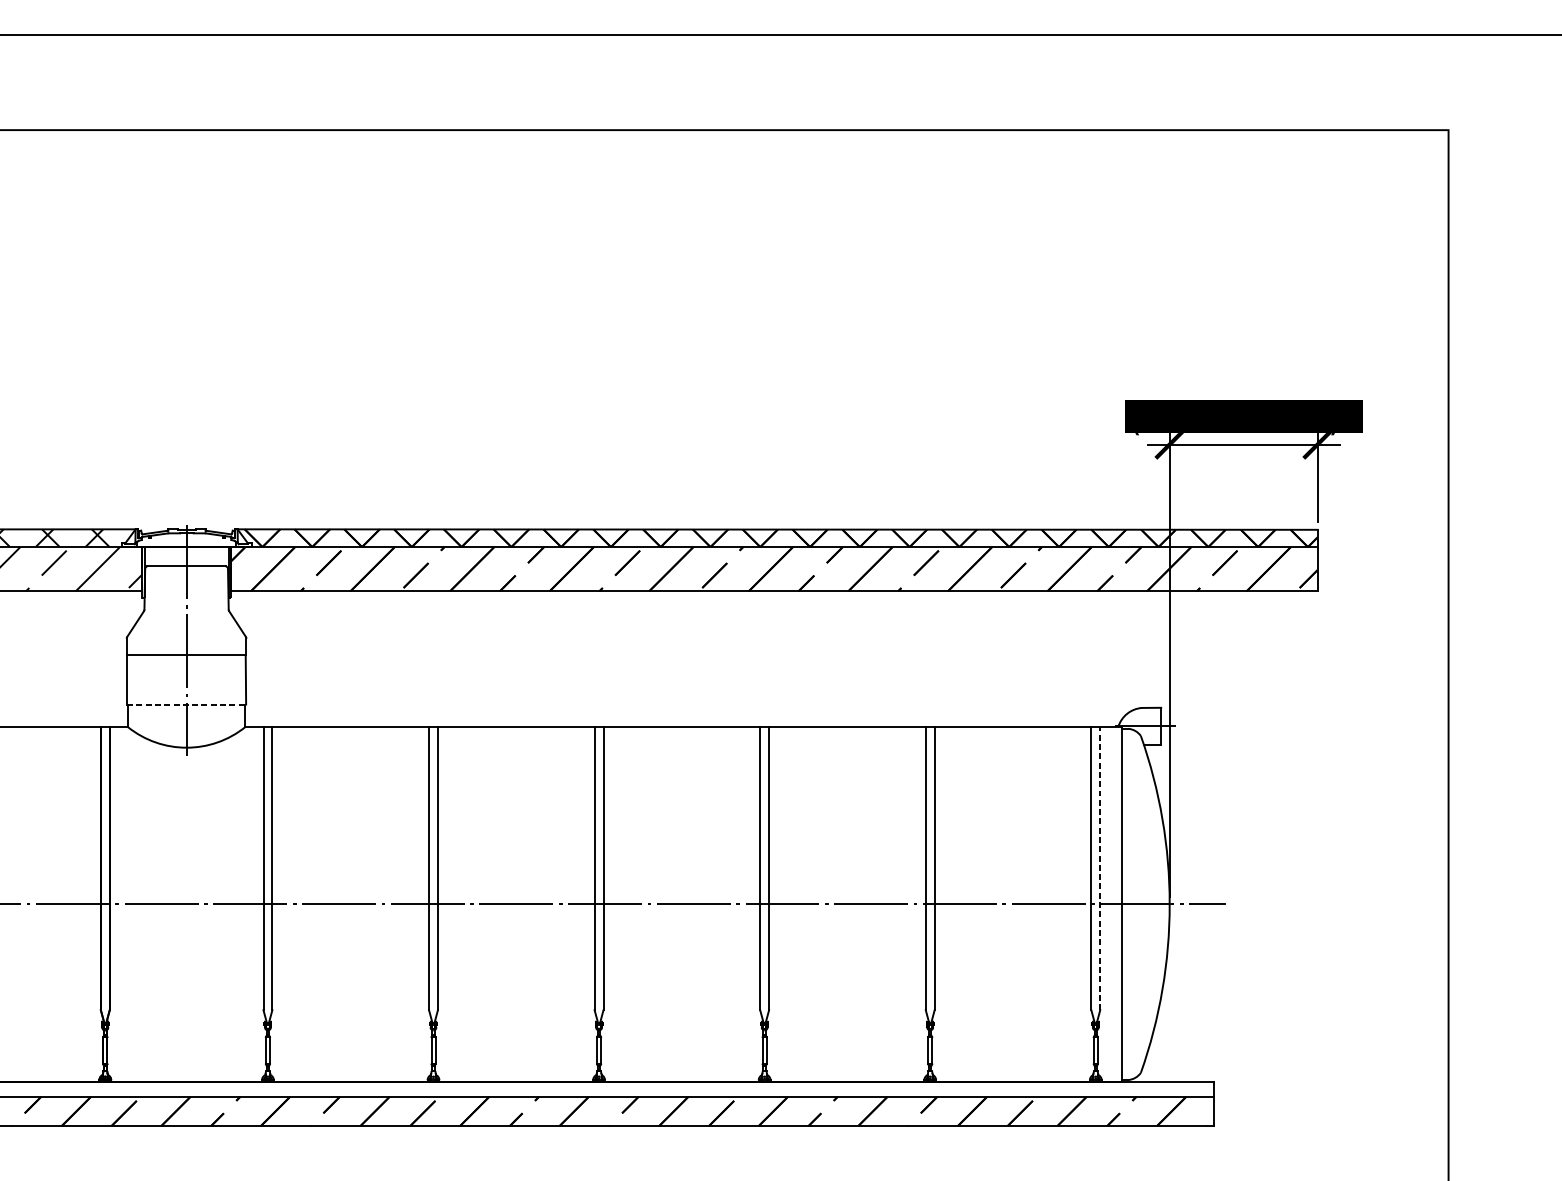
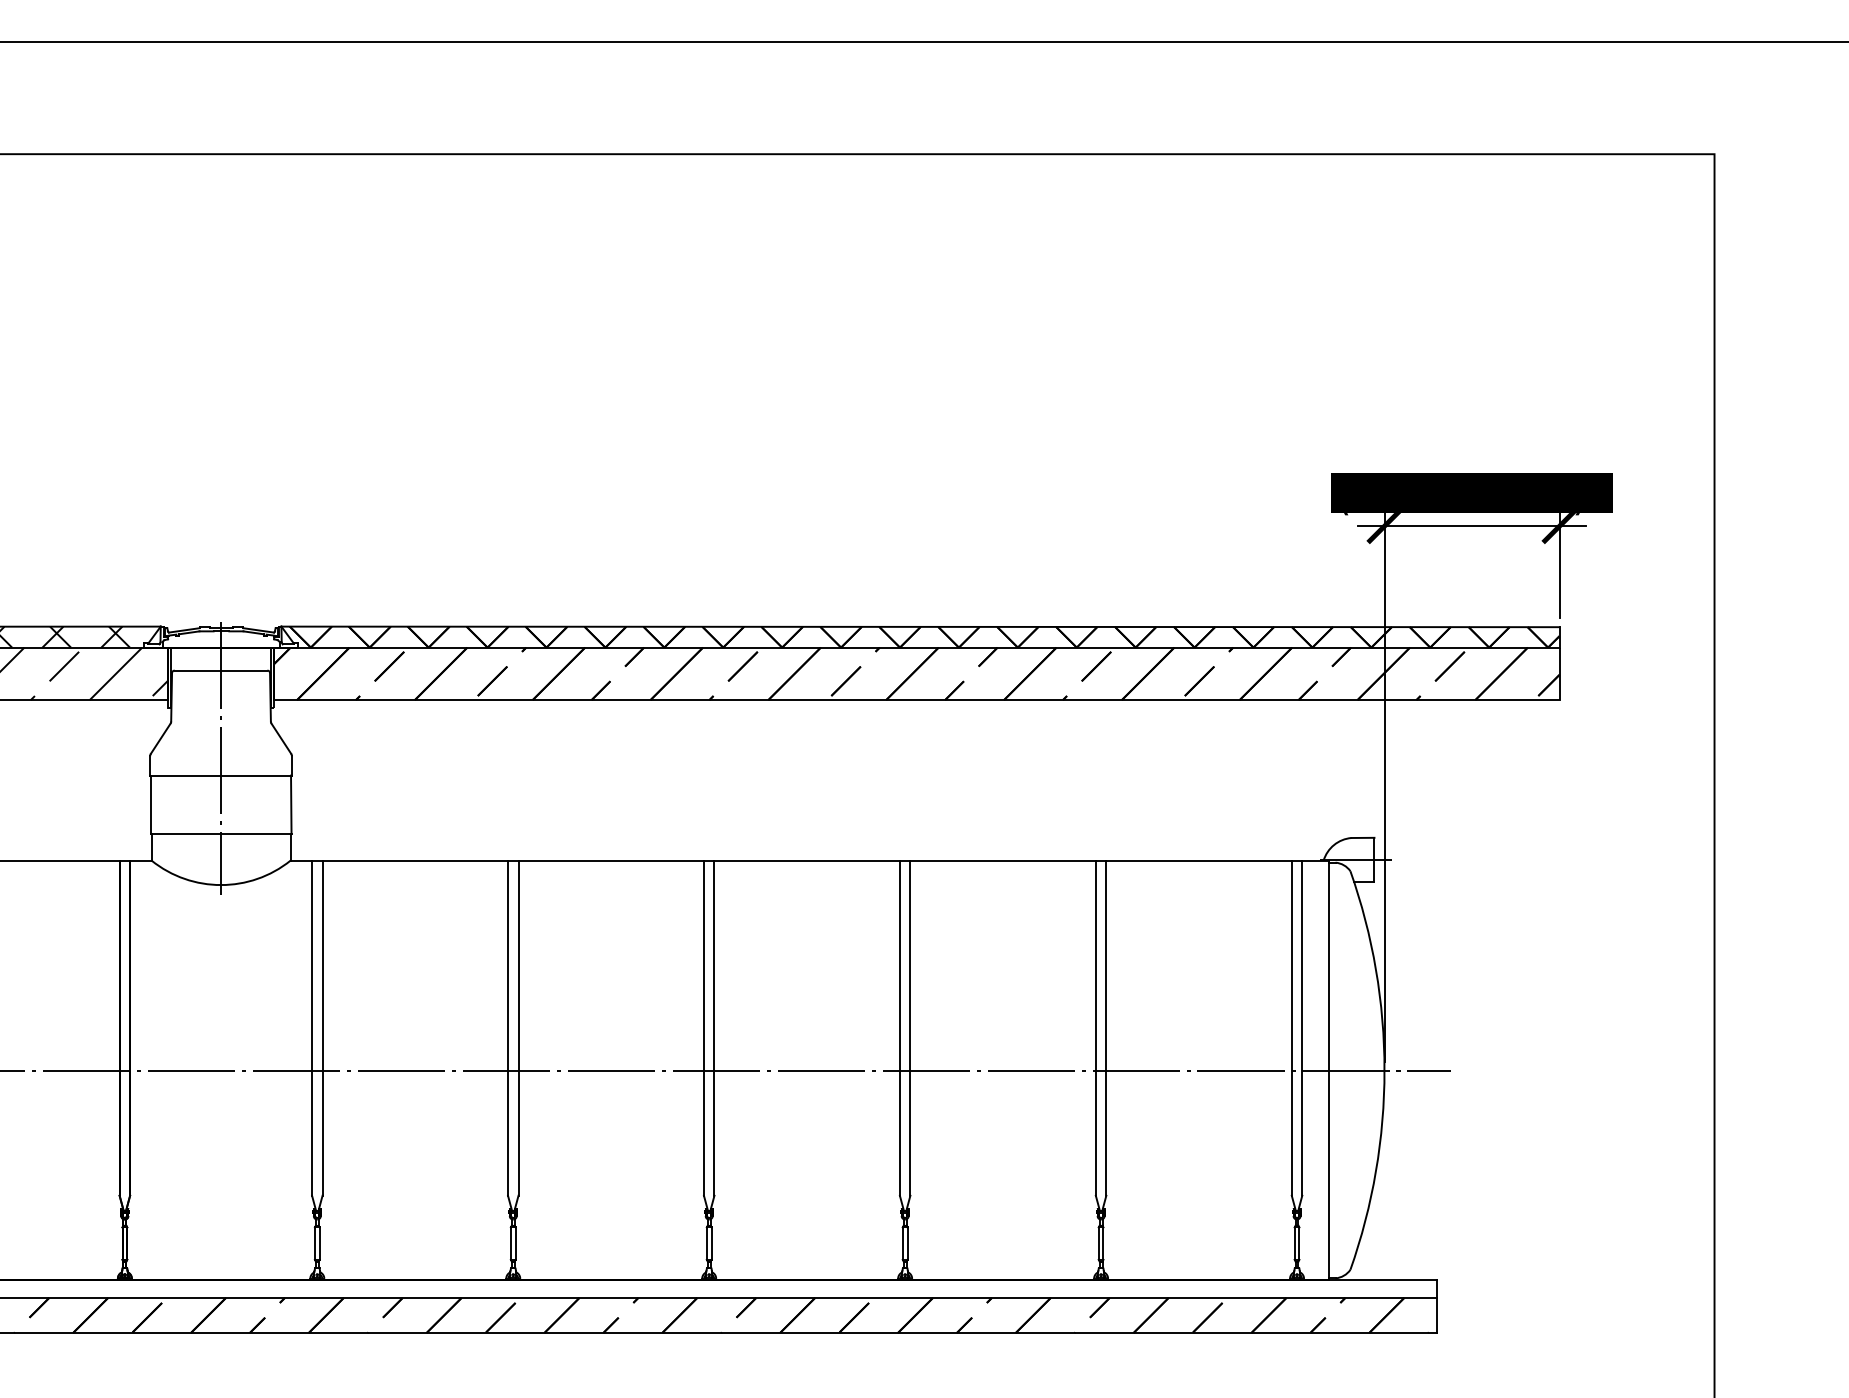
line: (186, 704) -> (221, 833), dashed -> solid
line: (1100, 868) -> (1302, 1028), dashed -> solid

